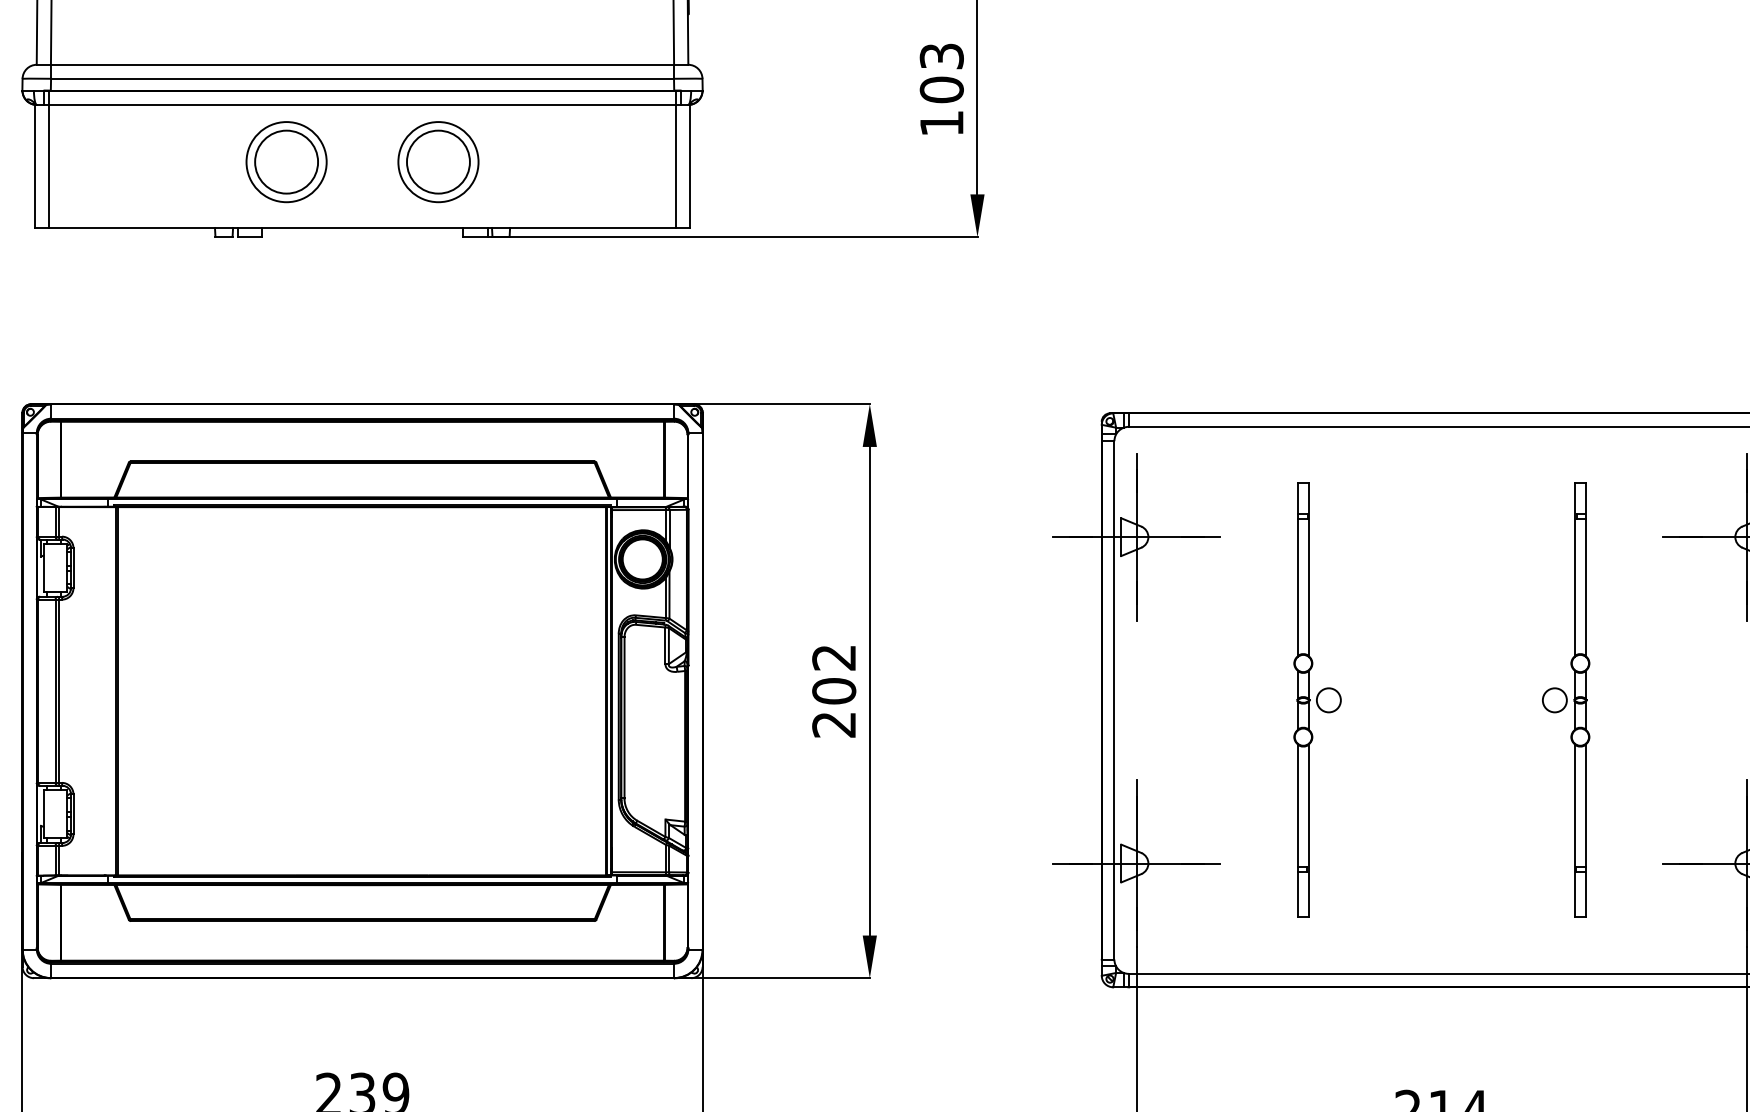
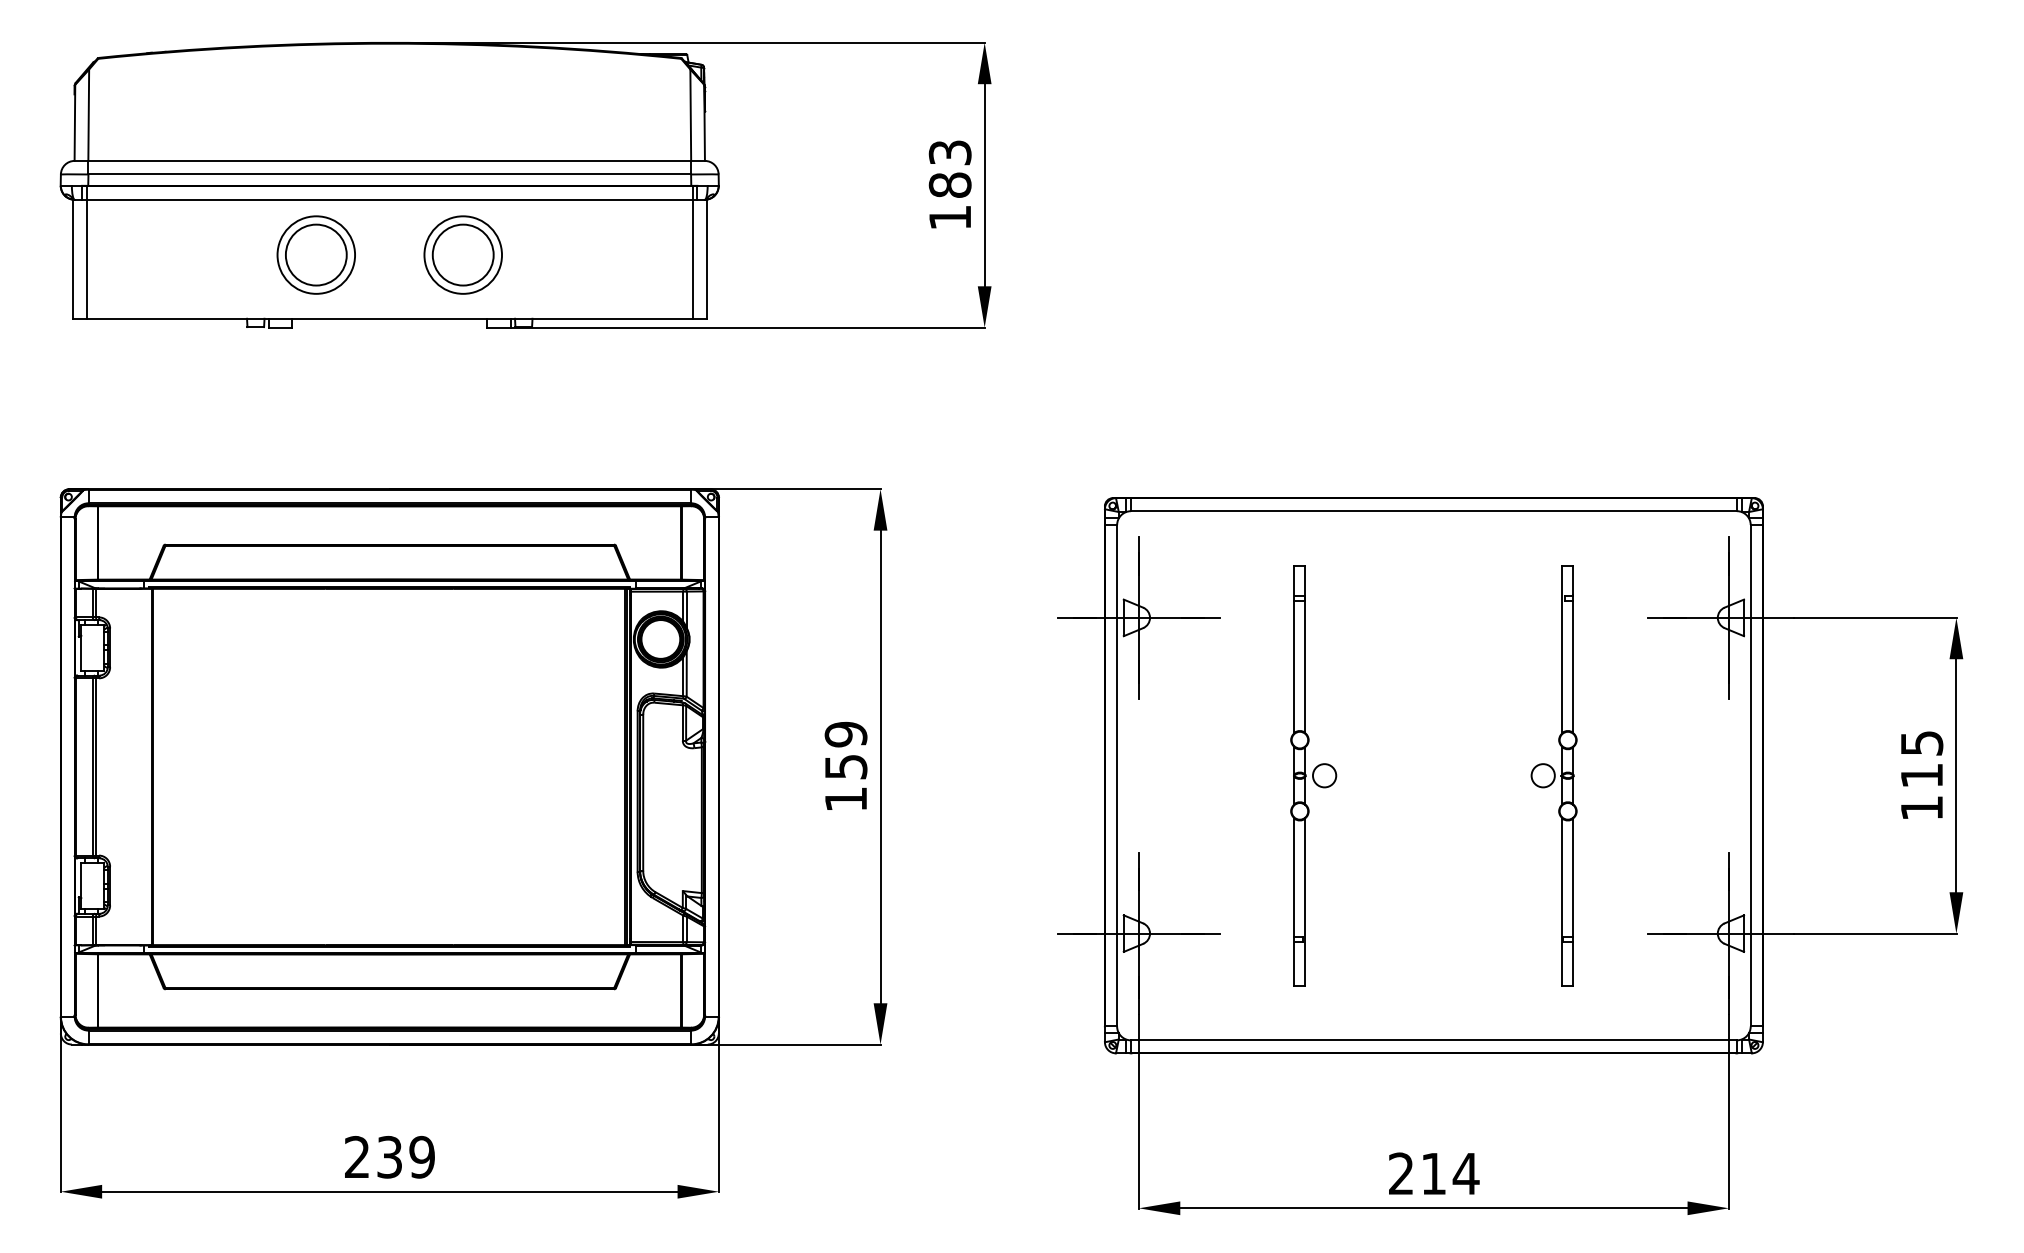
text: (942, 89) -> (950, 184), 103 -> 183
text: (833, 690) -> (845, 766), 202 -> 159

